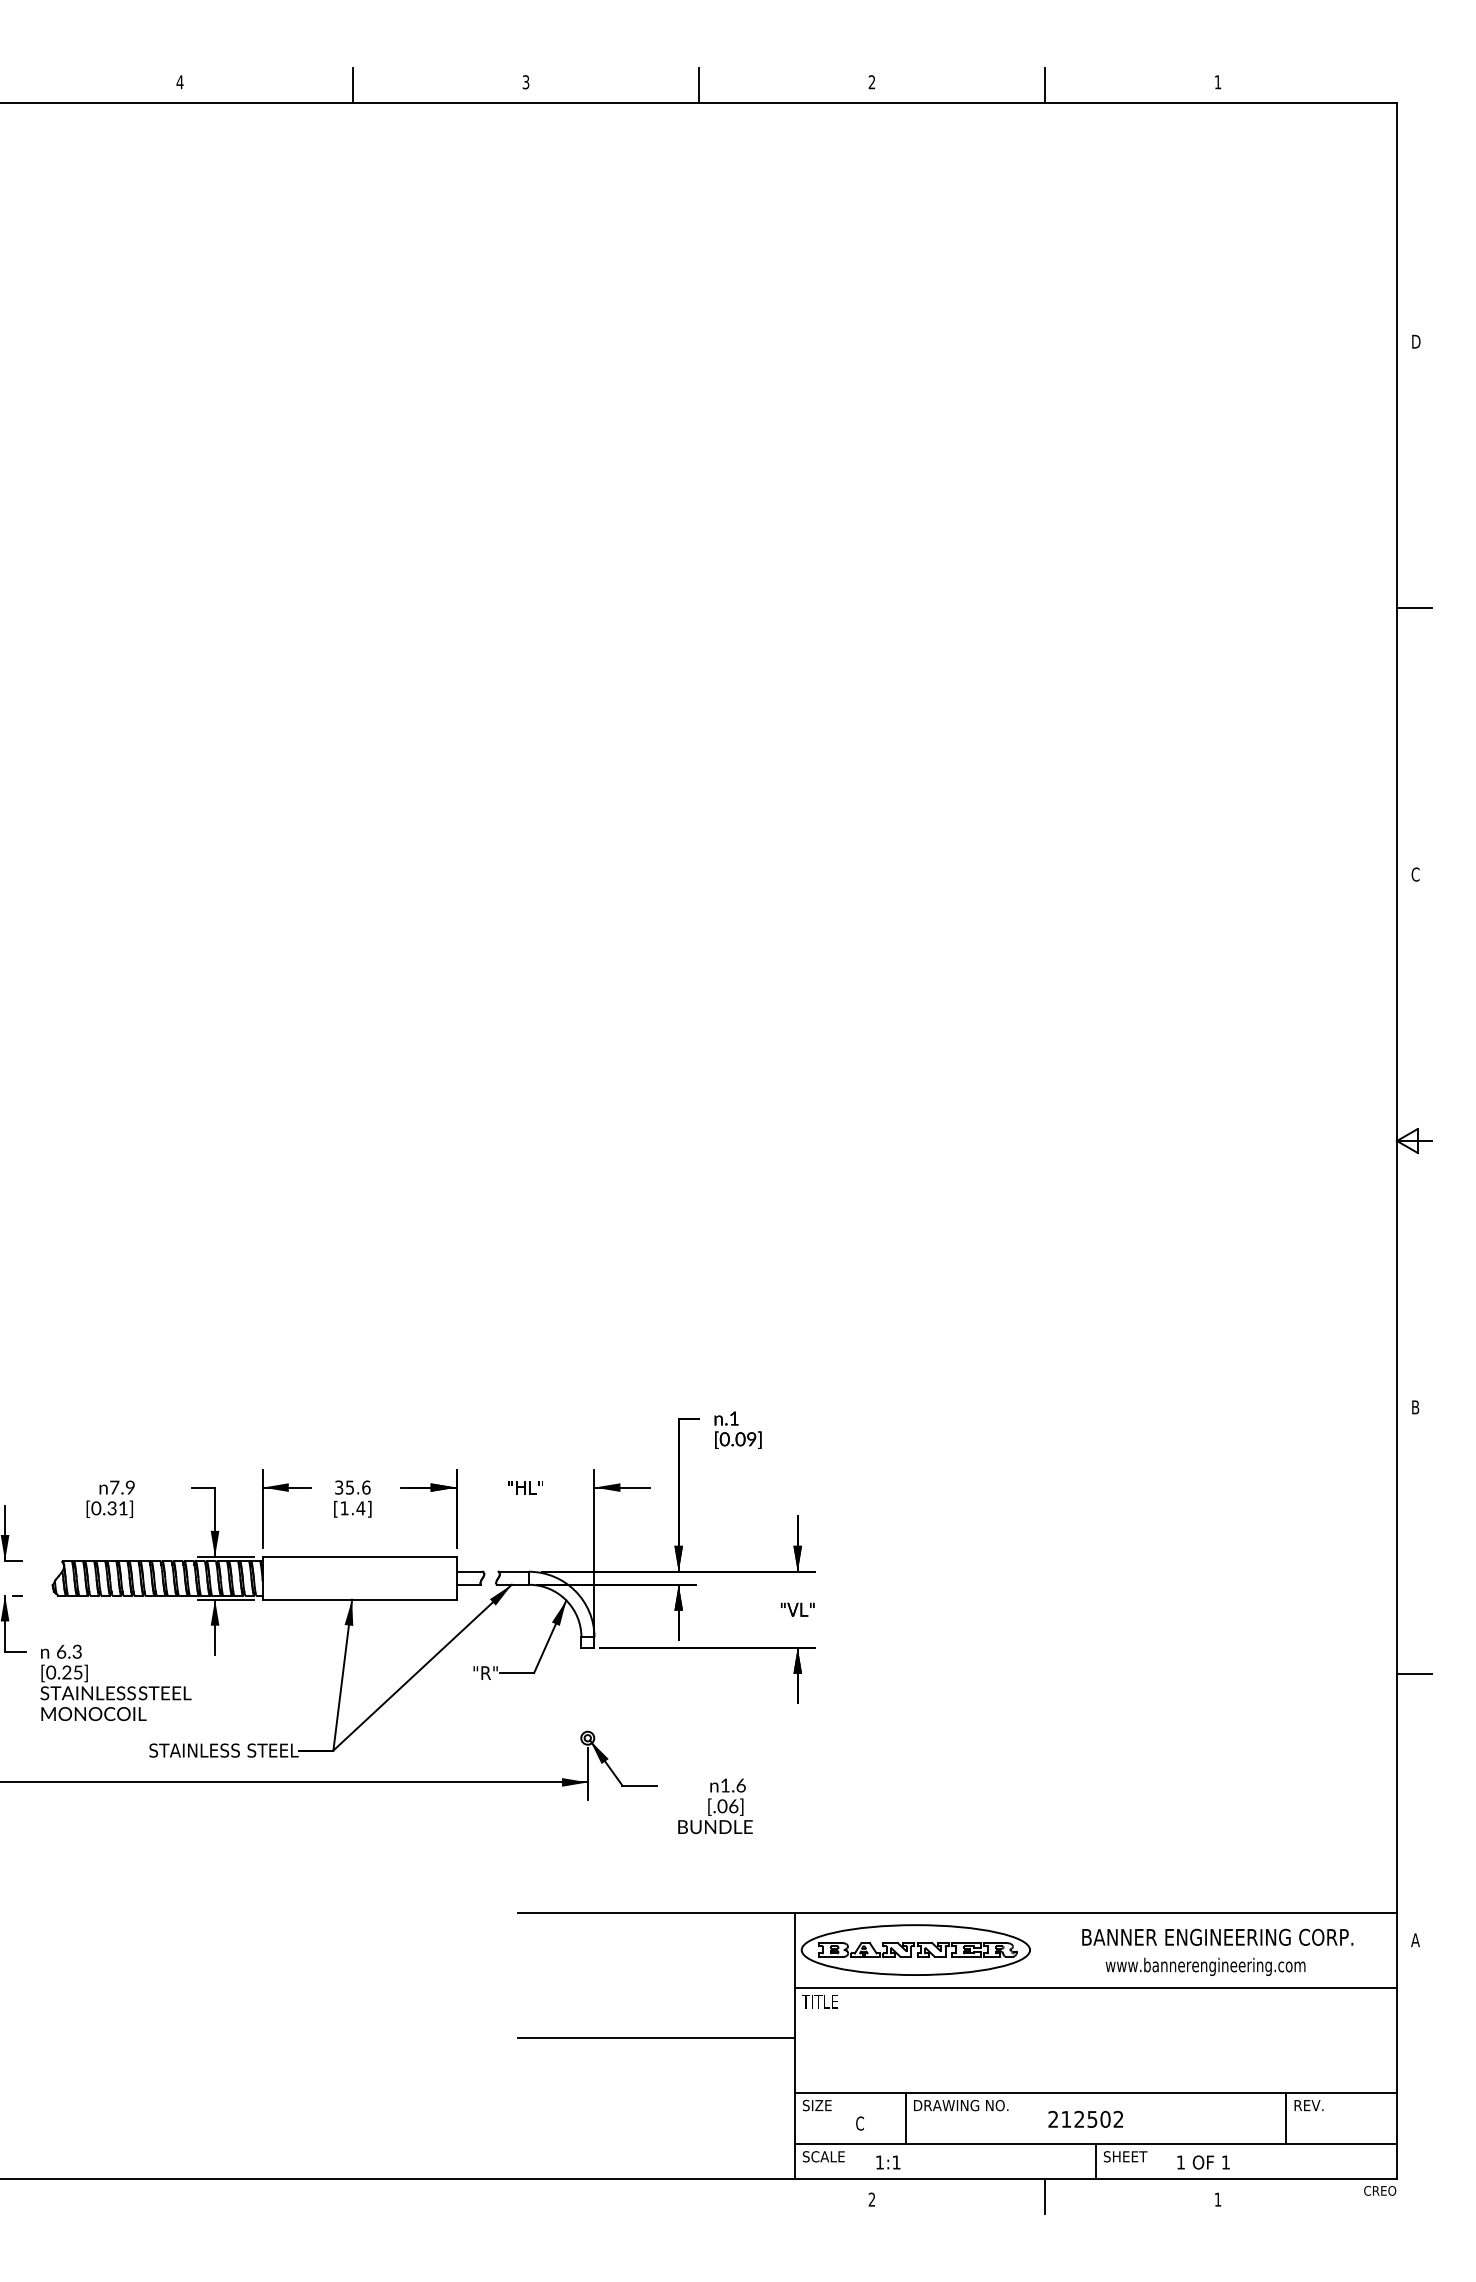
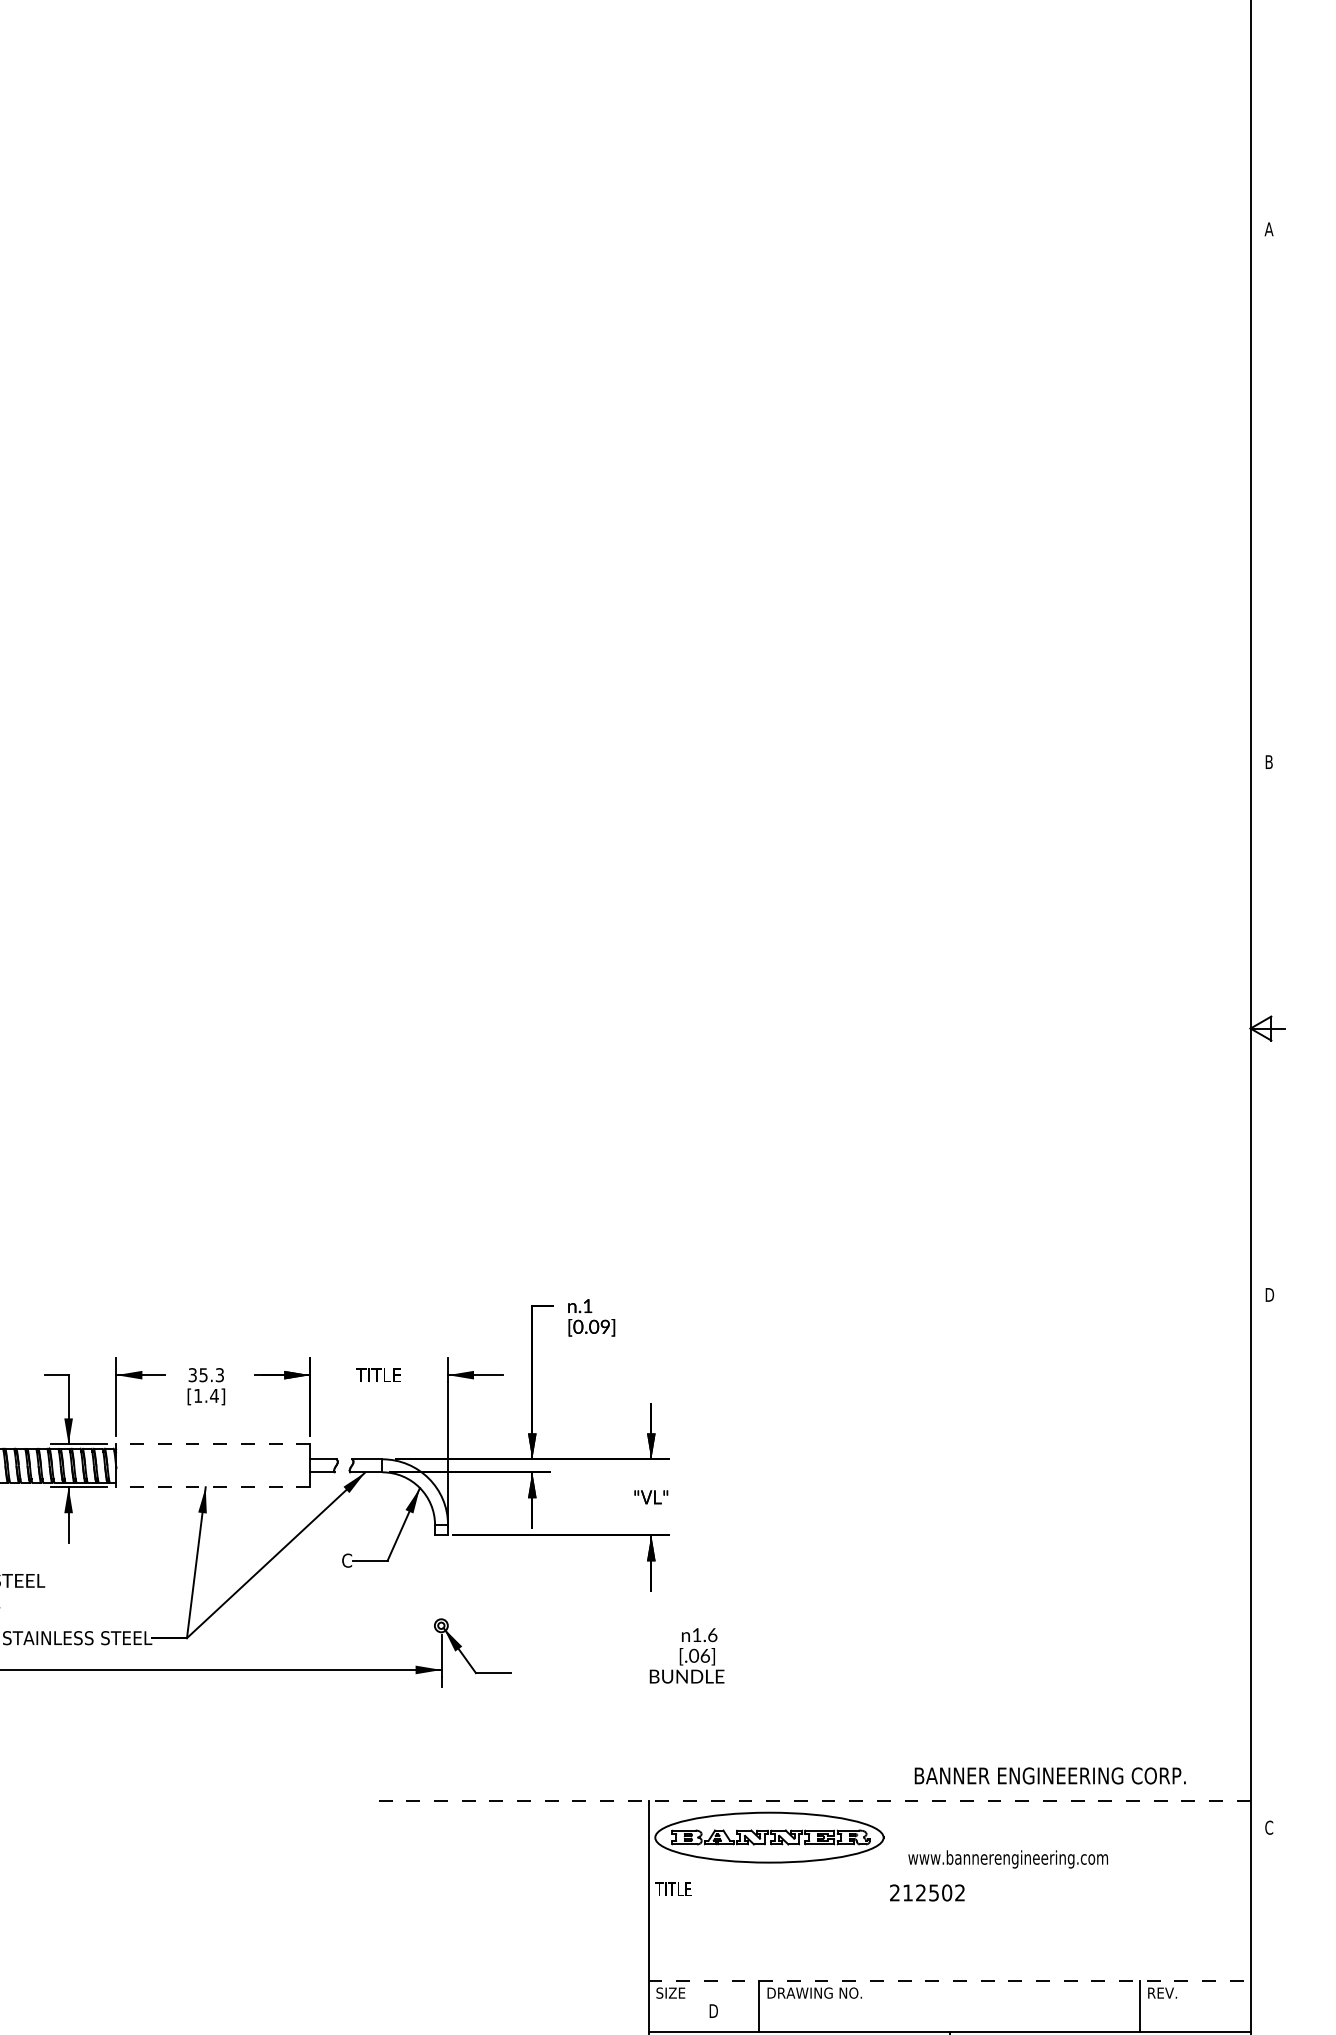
text: (1415, 341) -> (1269, 229), D -> A
line: (1413, 608) -> (1267, 496), removed
text: (1415, 874) -> (1269, 762), C -> B
text: (1416, 1407) -> (1270, 1295), B -> D
text: (366, 1487) -> (220, 1375), 35.6 -> 35.3
text: (524, 1487) -> (378, 1375), "HL" -> TITLE
line: (359, 1556) -> (213, 1444), solid -> dashed
line: (359, 1599) -> (213, 1487), solid -> dashed
text: (485, 1673) -> (339, 1561), "R" -> C
line: (1413, 1673) -> (1267, 1561), removed
text: (715, 1805) -> (687, 1655), moved
line: (957, 1913) -> (811, 1801), solid -> dashed
text: (1217, 1936) -> (1050, 1775), moved
text: (1415, 1940) -> (1269, 1828), A -> C
text: (1205, 1966) -> (1008, 1859), moved
line: (1095, 1987) -> (949, 1875), removed
line: (656, 2037) -> (510, 1925), removed
line: (1096, 2093) -> (950, 1981), solid -> dashed
text: (1085, 2118) -> (927, 1892), moved
text: (860, 2123) -> (714, 2011), C -> D

